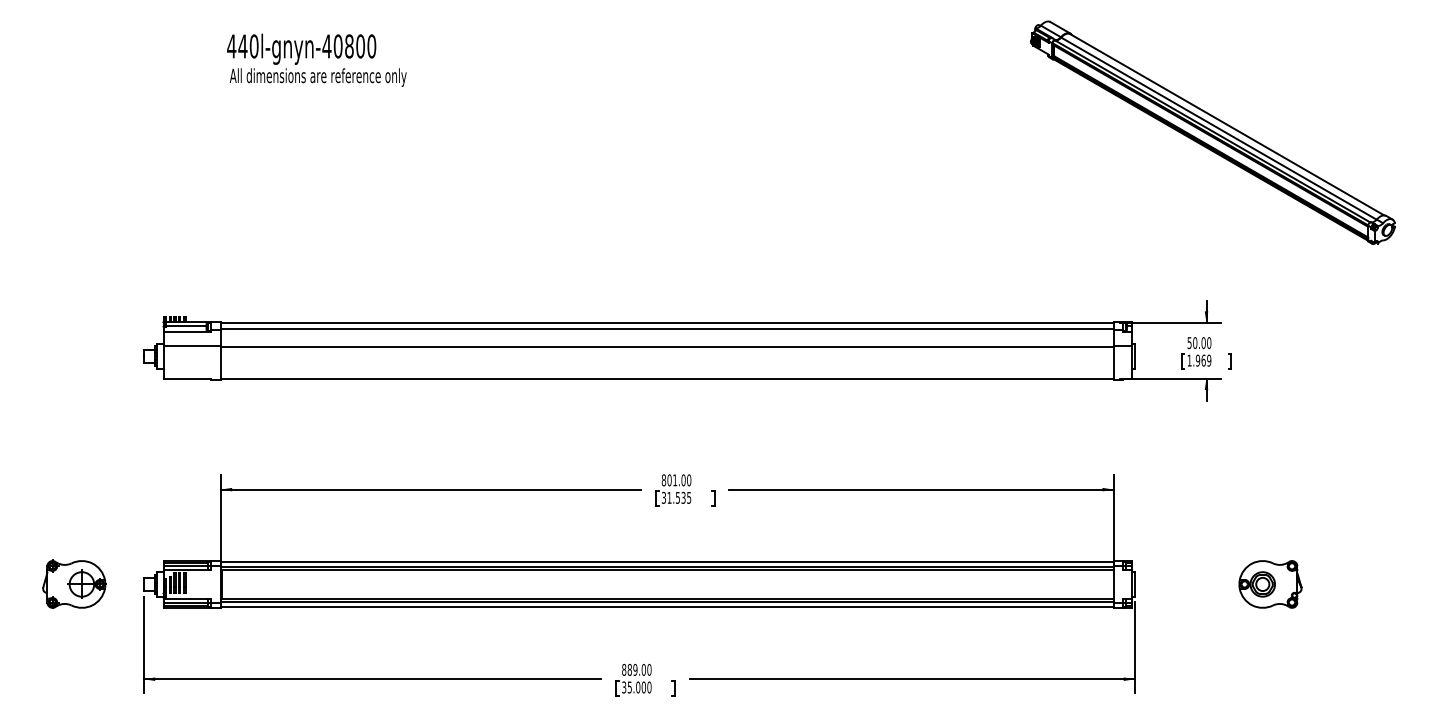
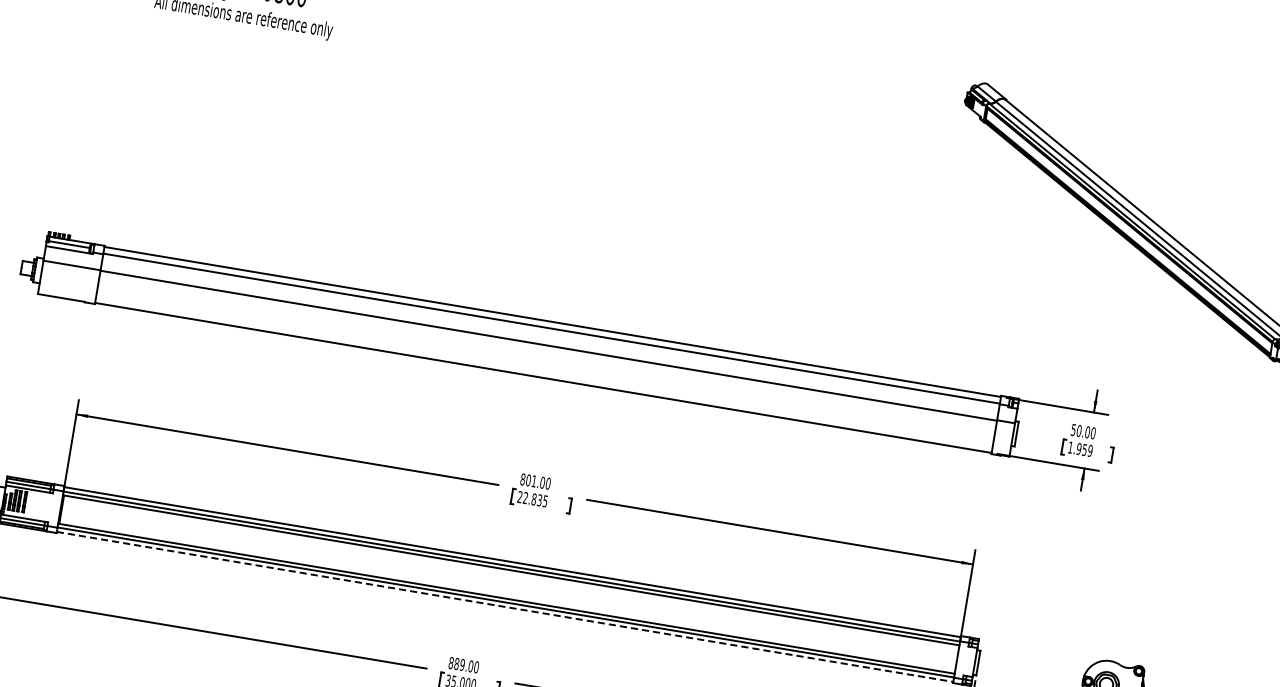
text: (1203, 360) -> (1084, 449), 1.969 -> 1.959
text: (670, 497) -> (526, 497), 31.535 -> 22.835
line: (667, 606) -> (505, 606), solid -> dashed

